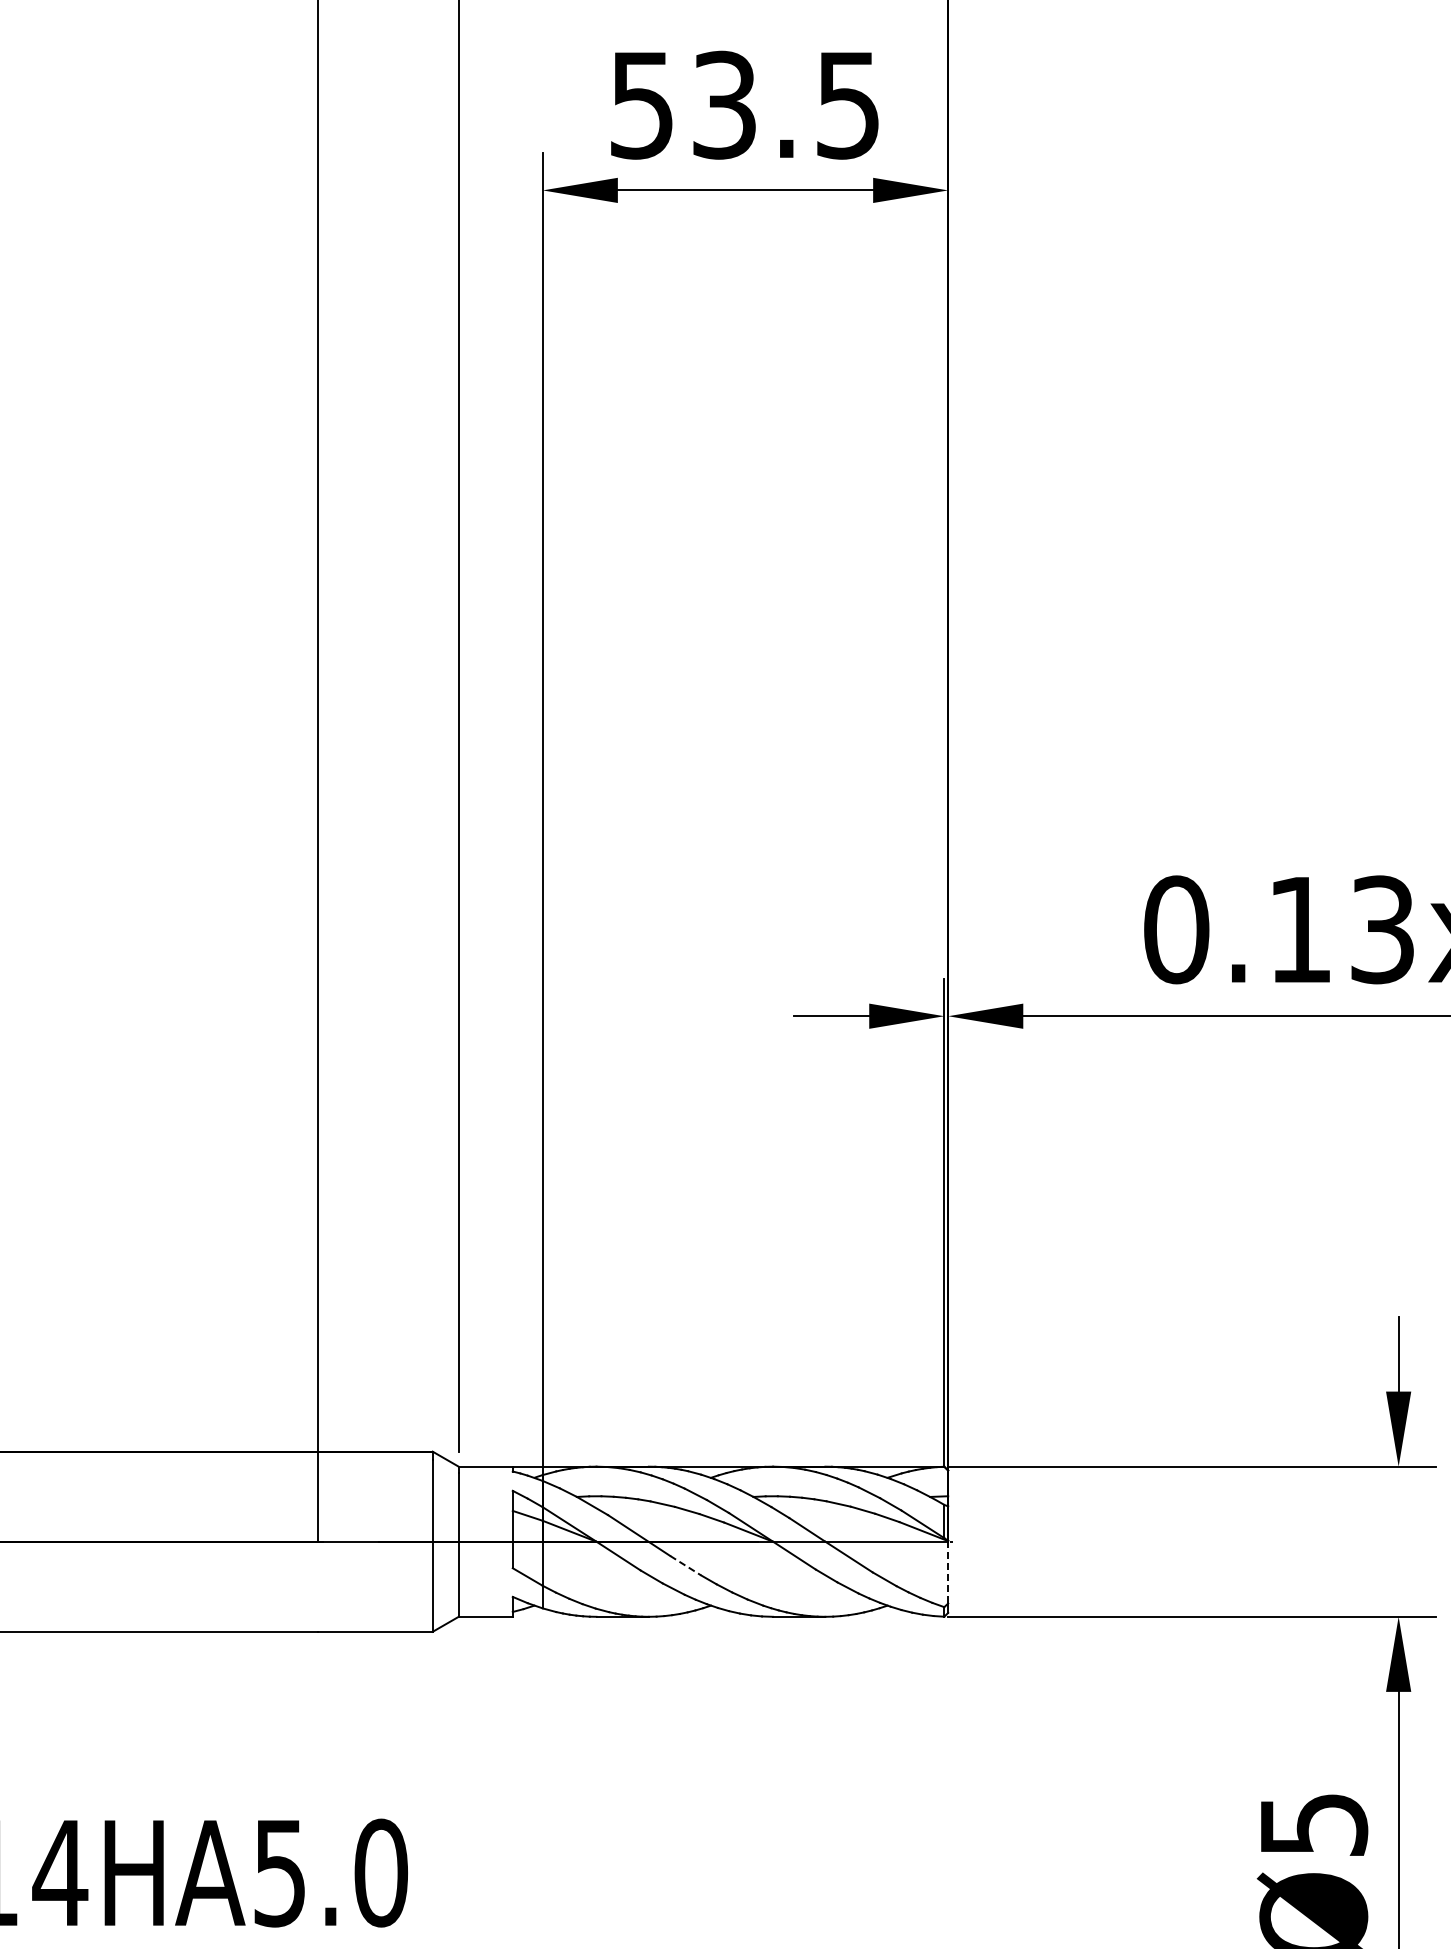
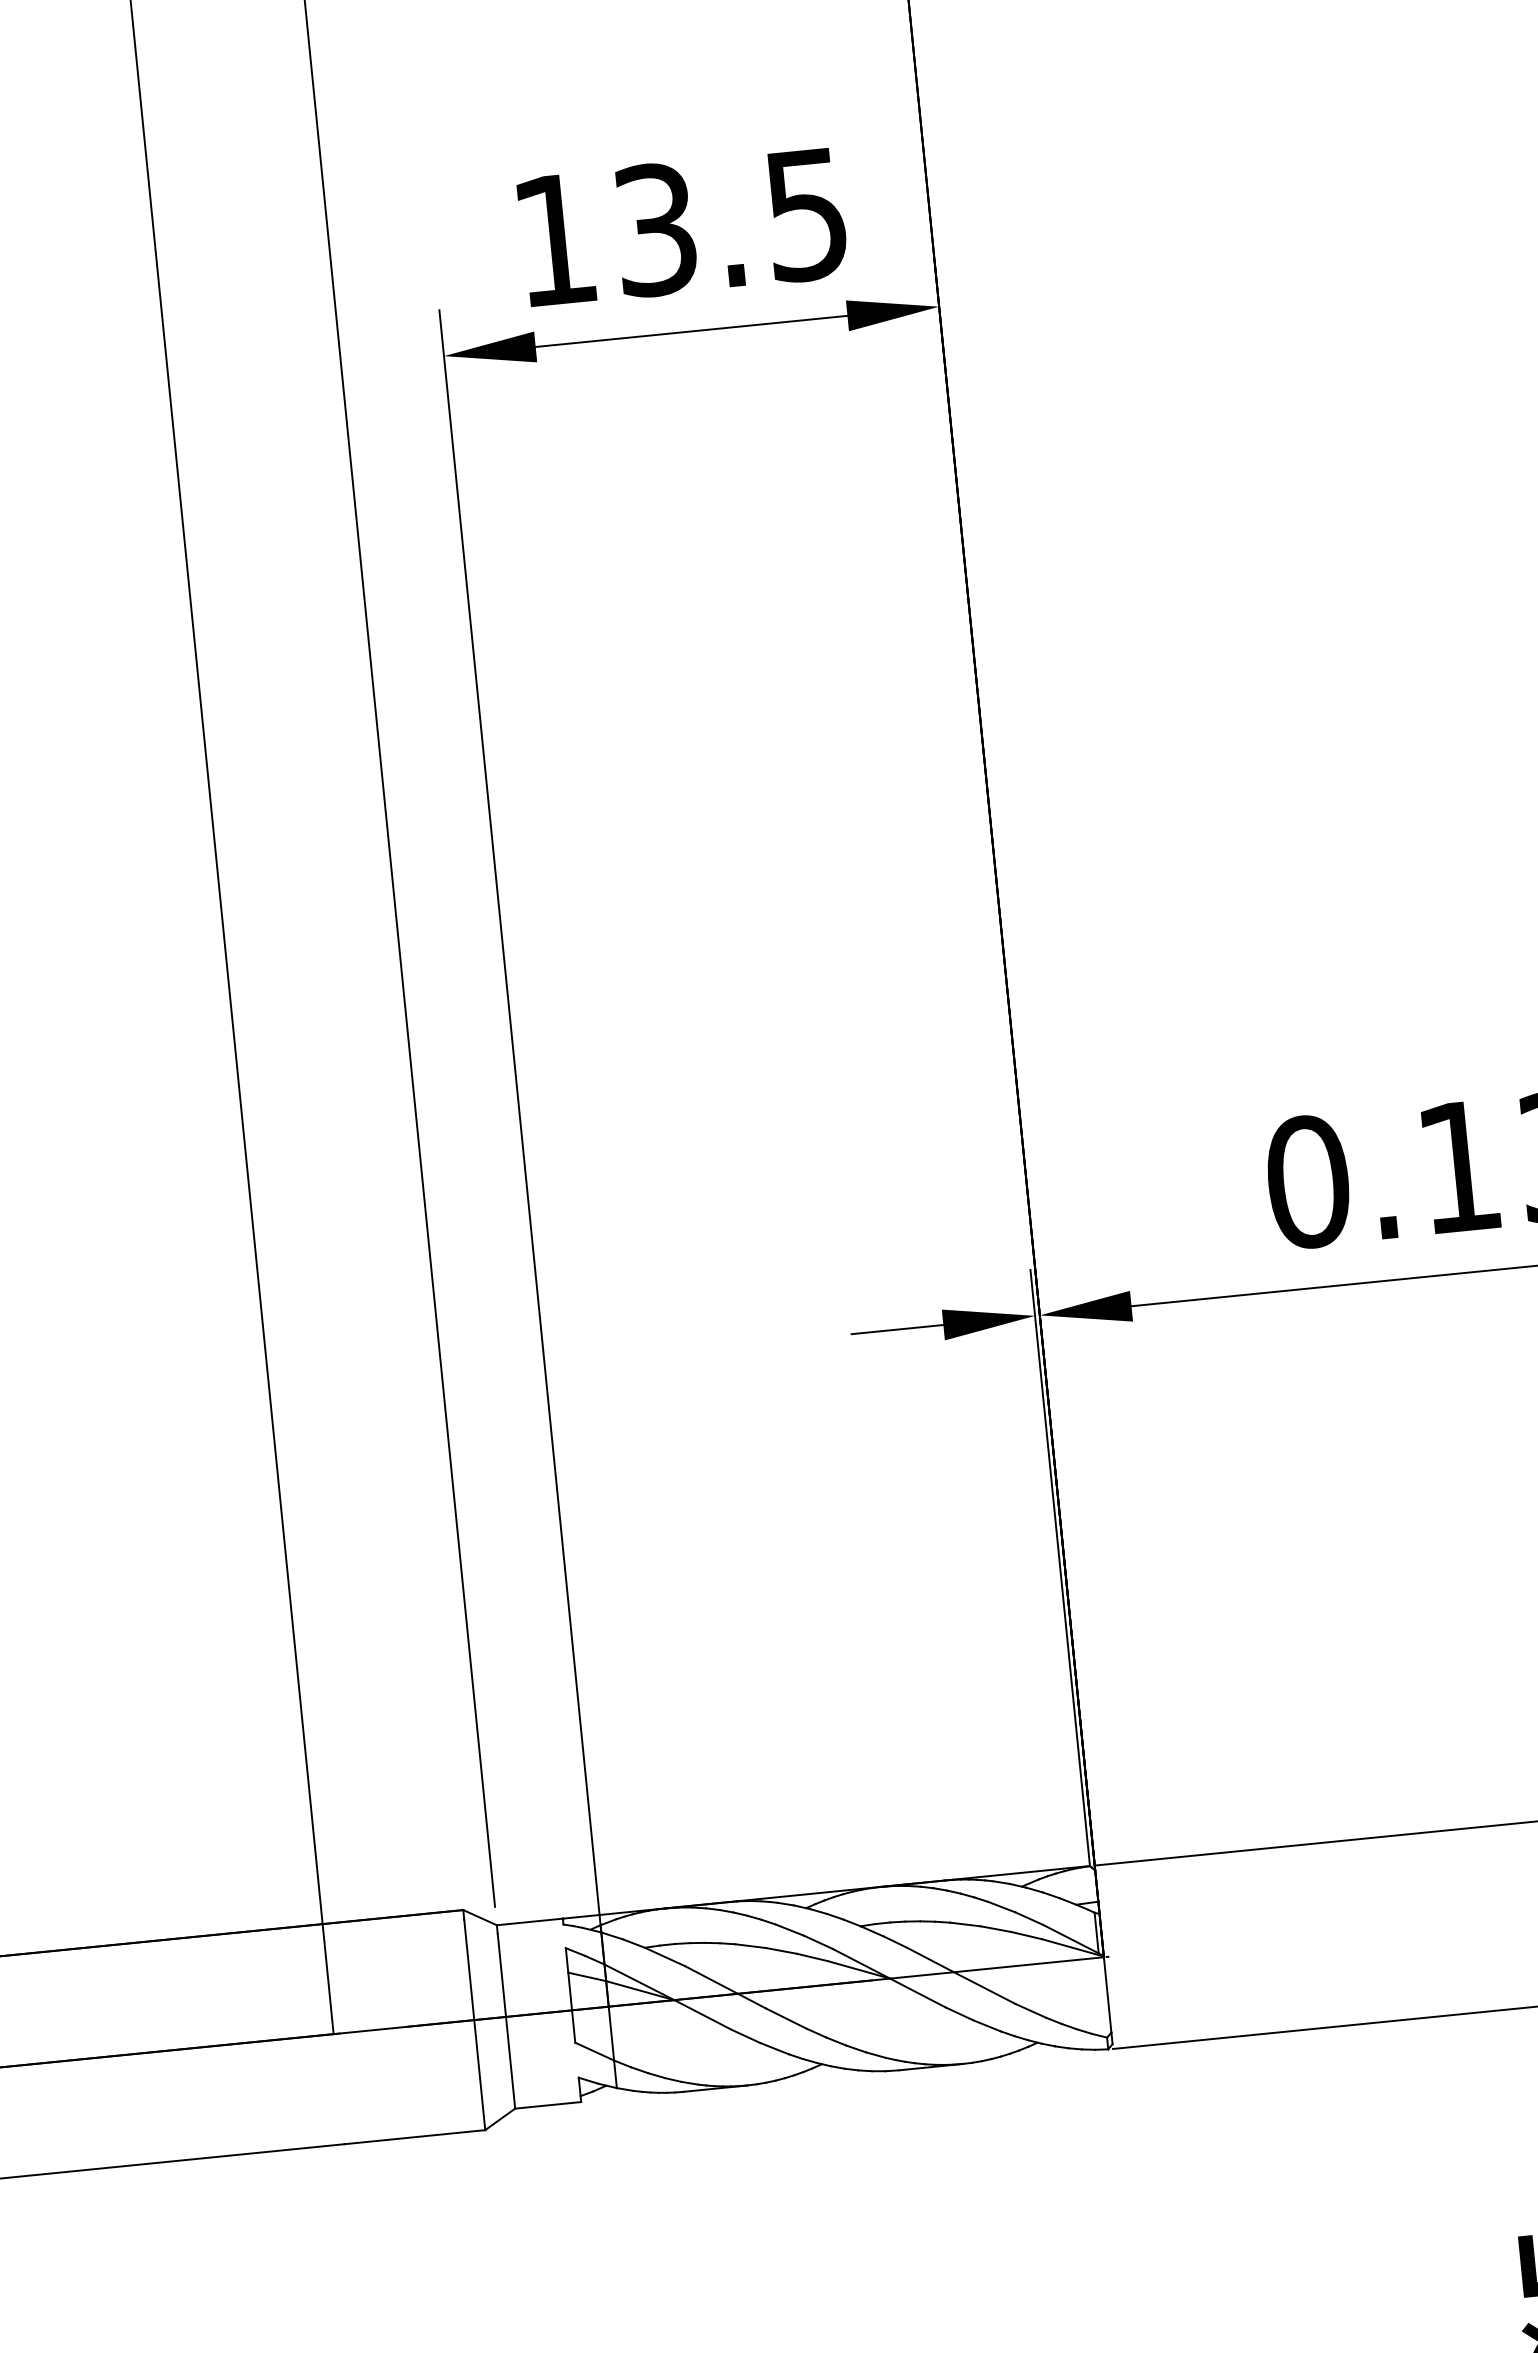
text: (641, 105) -> (554, 240), 53.5 -> 13.5
line: (686, 1565) -> (787, 2018), dashed -> solid
line: (948, 1572) -> (1108, 1994), dashed -> solid

